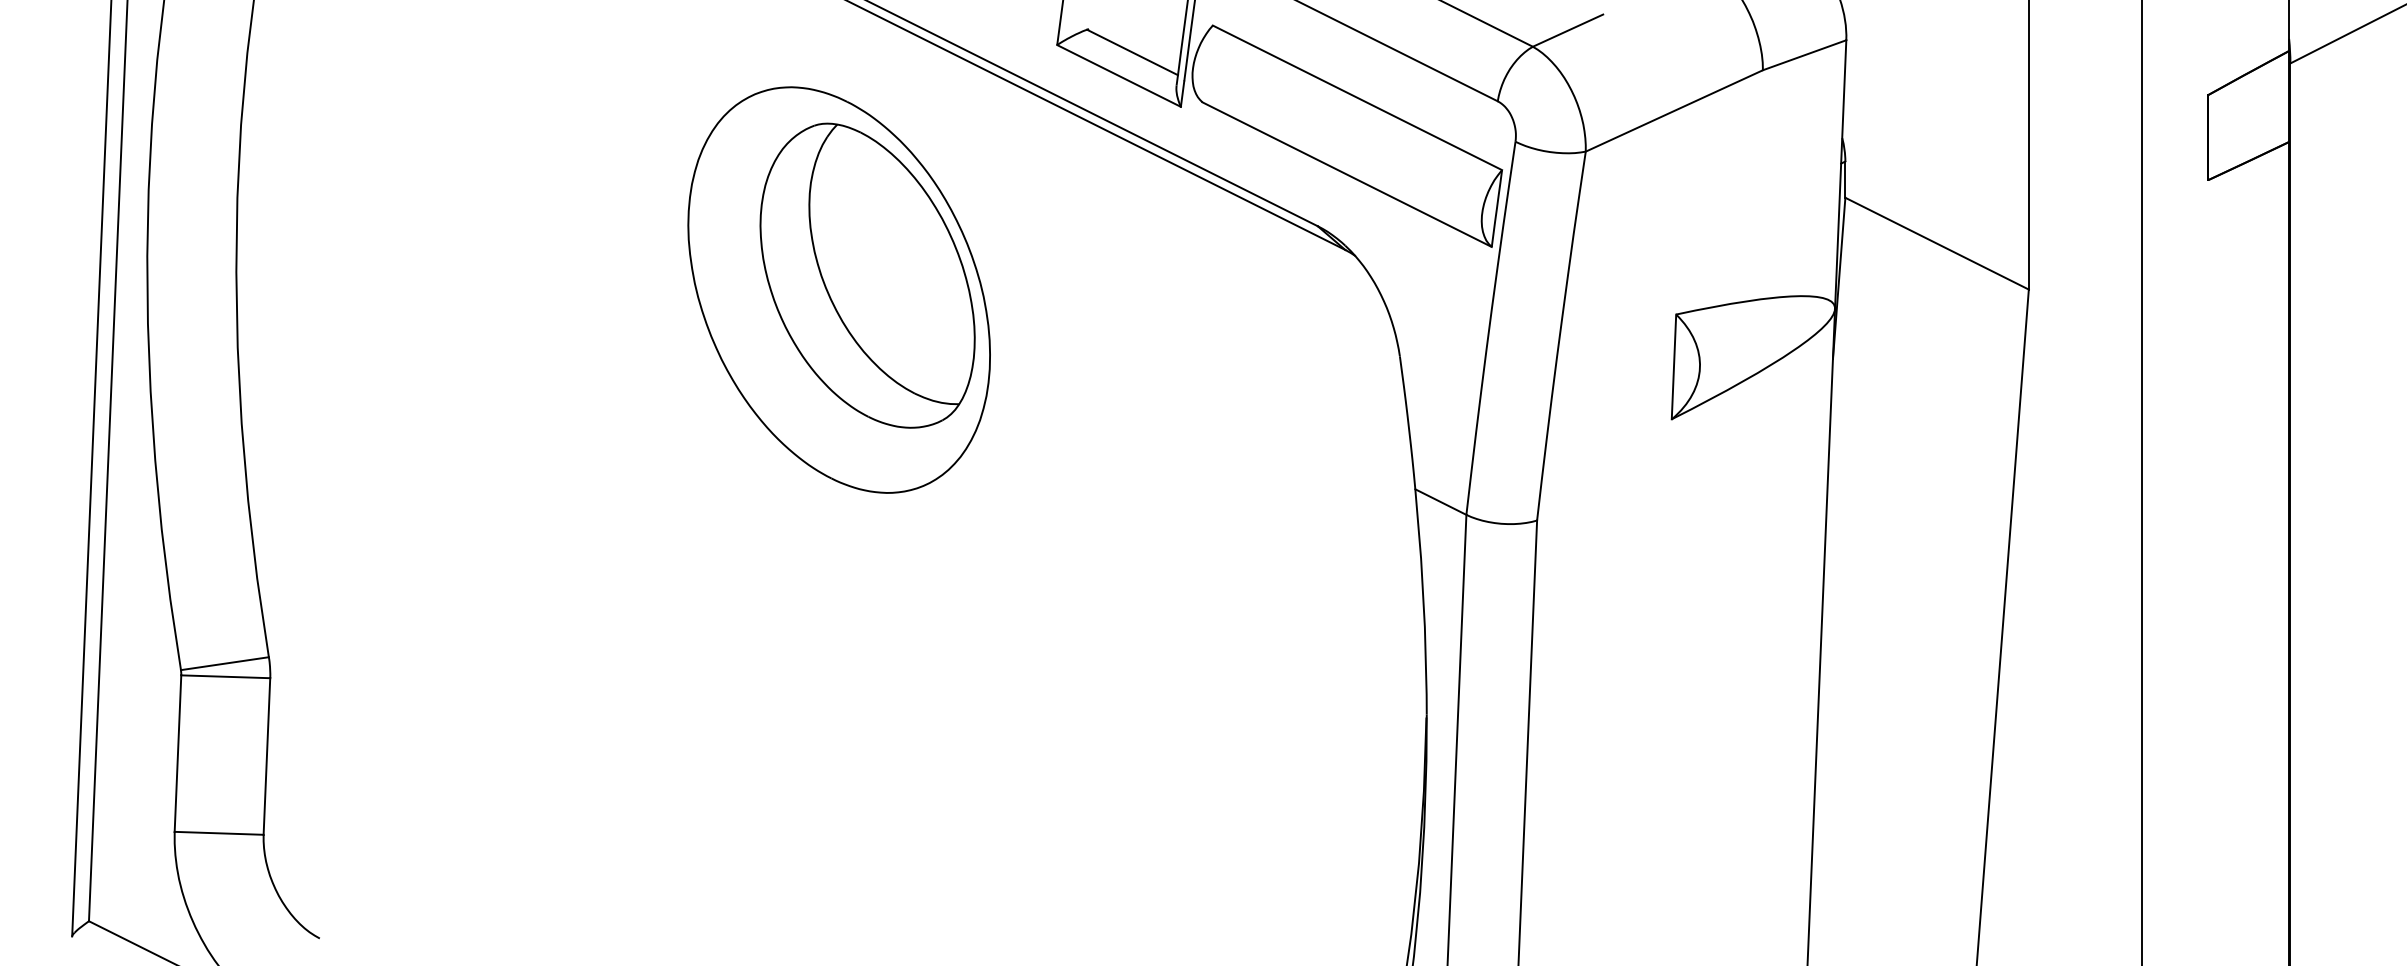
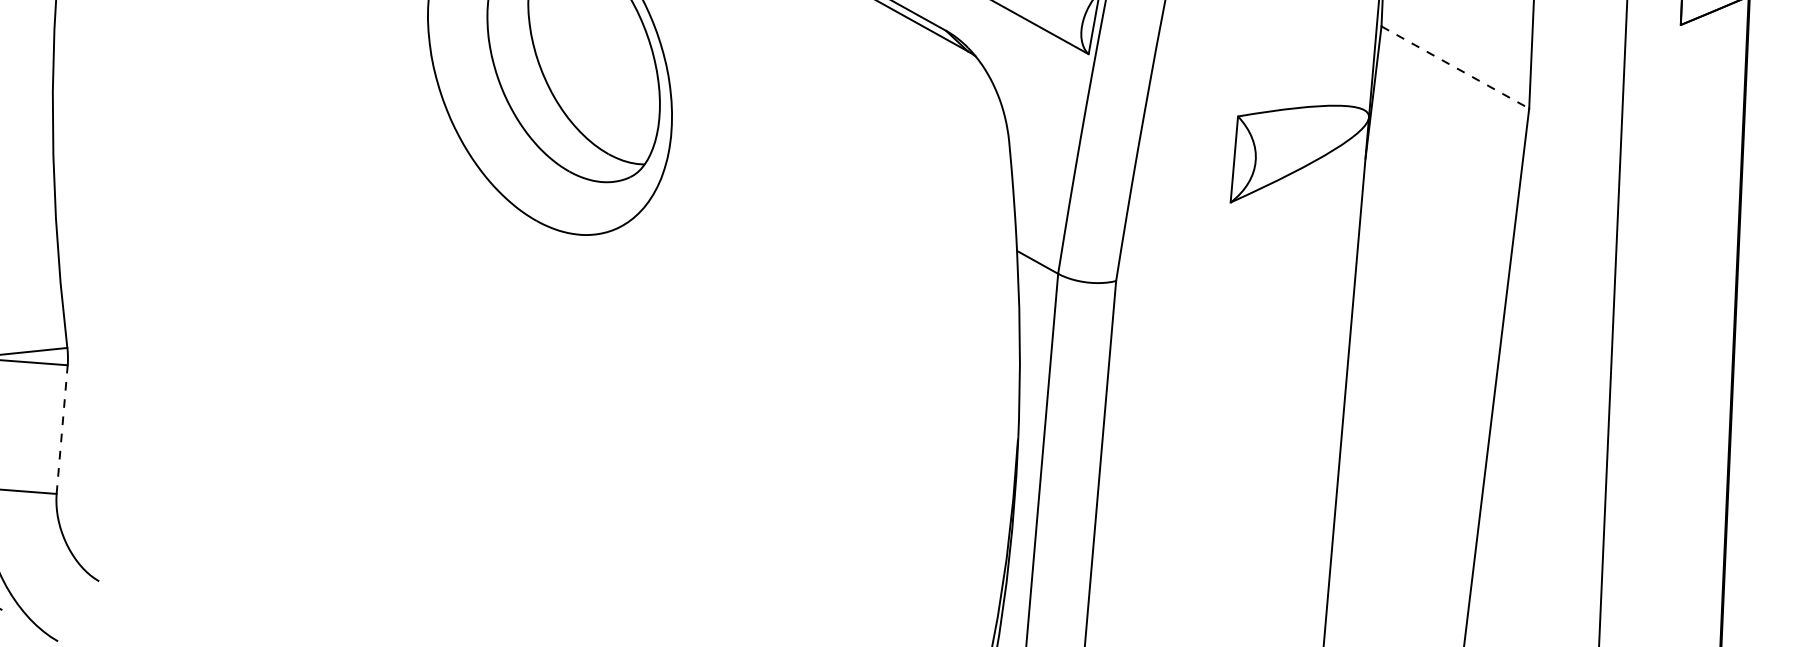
line: (1937, 243) -> (1455, 67), solid -> dashed
line: (266, 756) -> (61, 429), solid -> dashed

